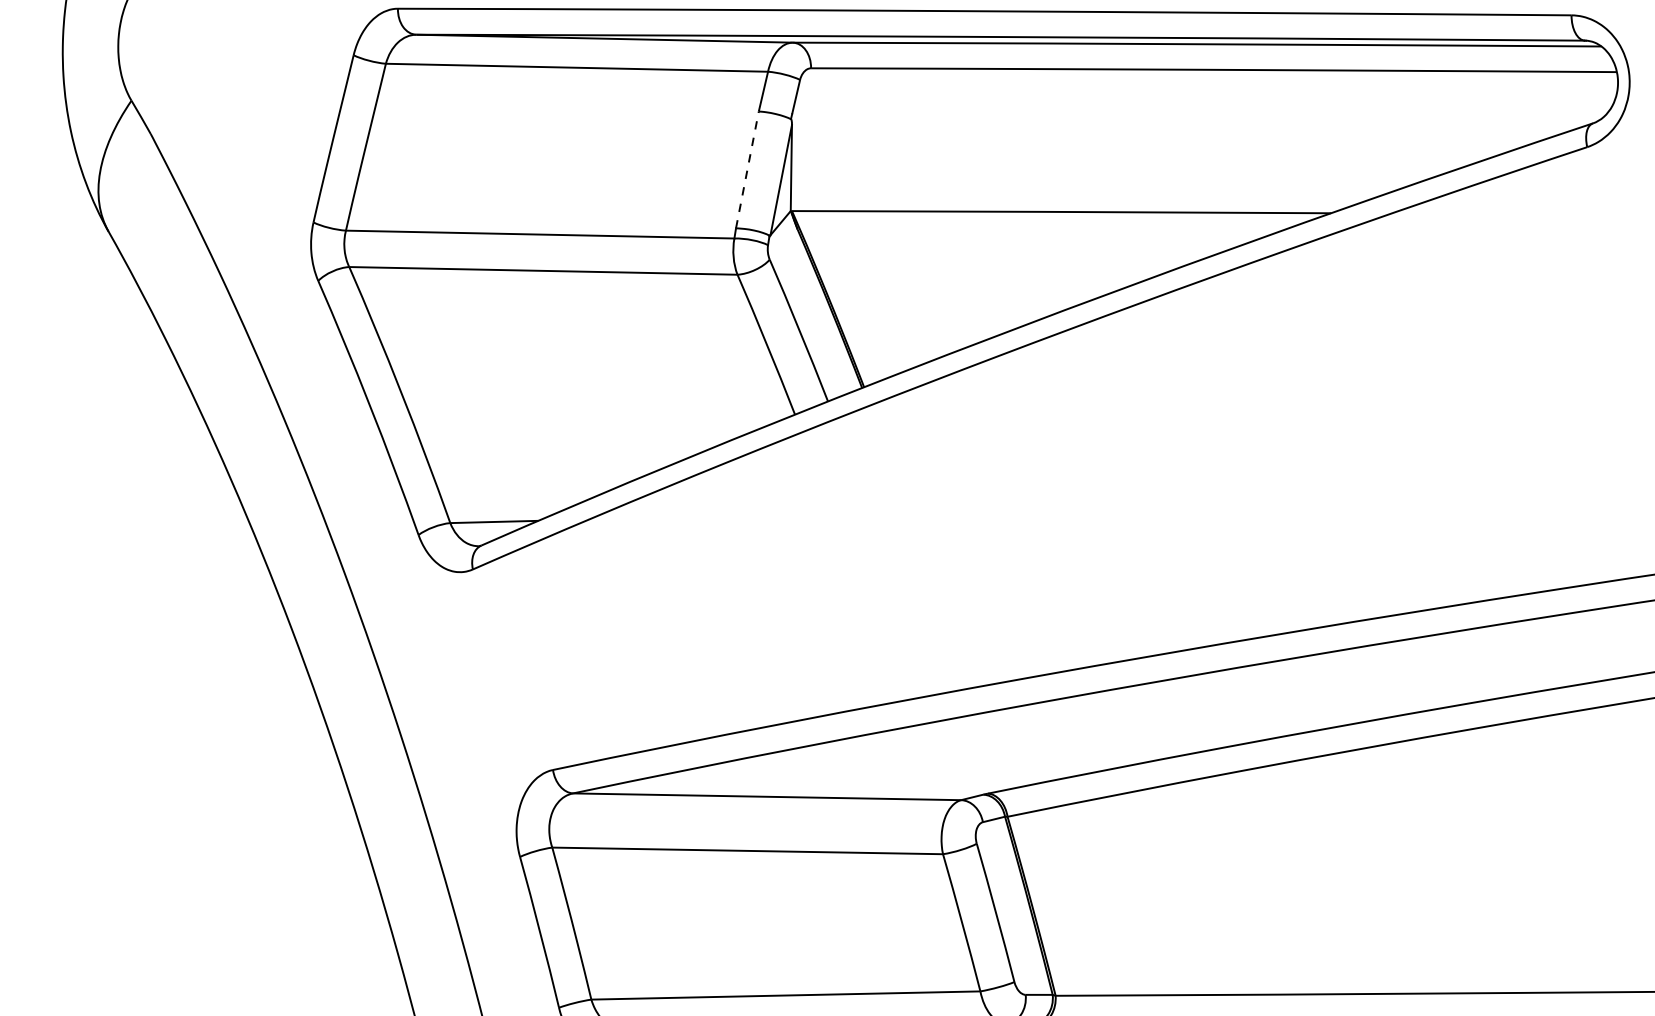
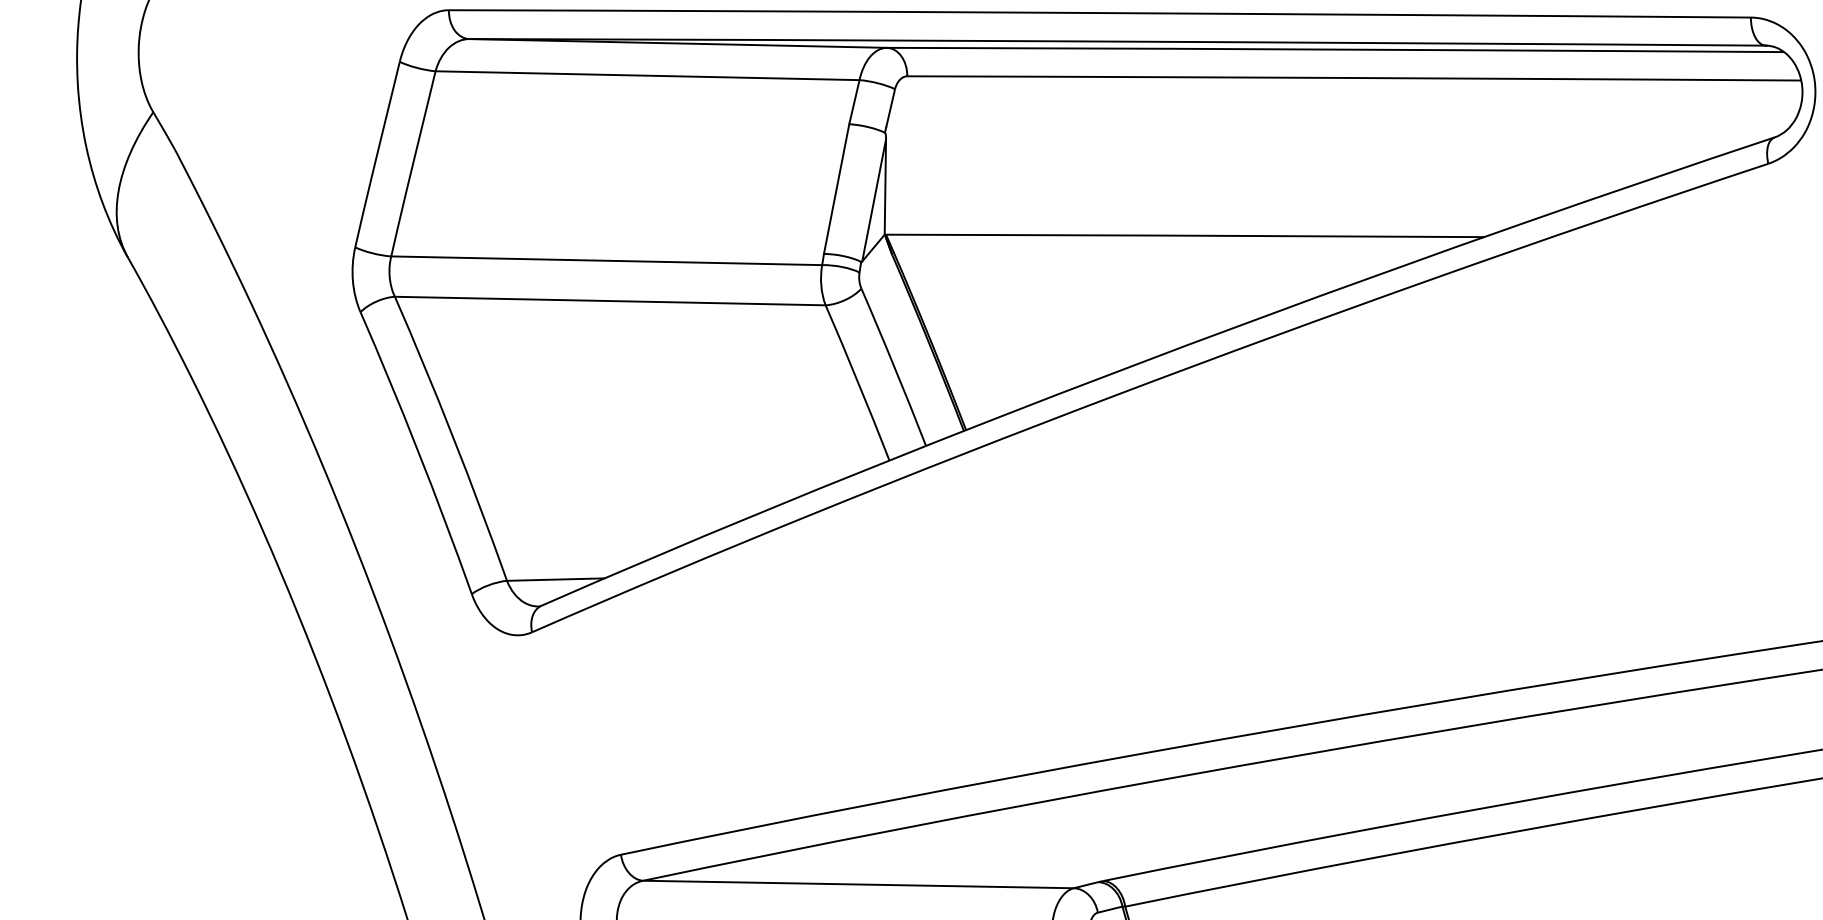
line: (747, 169) -> (836, 188), dashed -> solid

